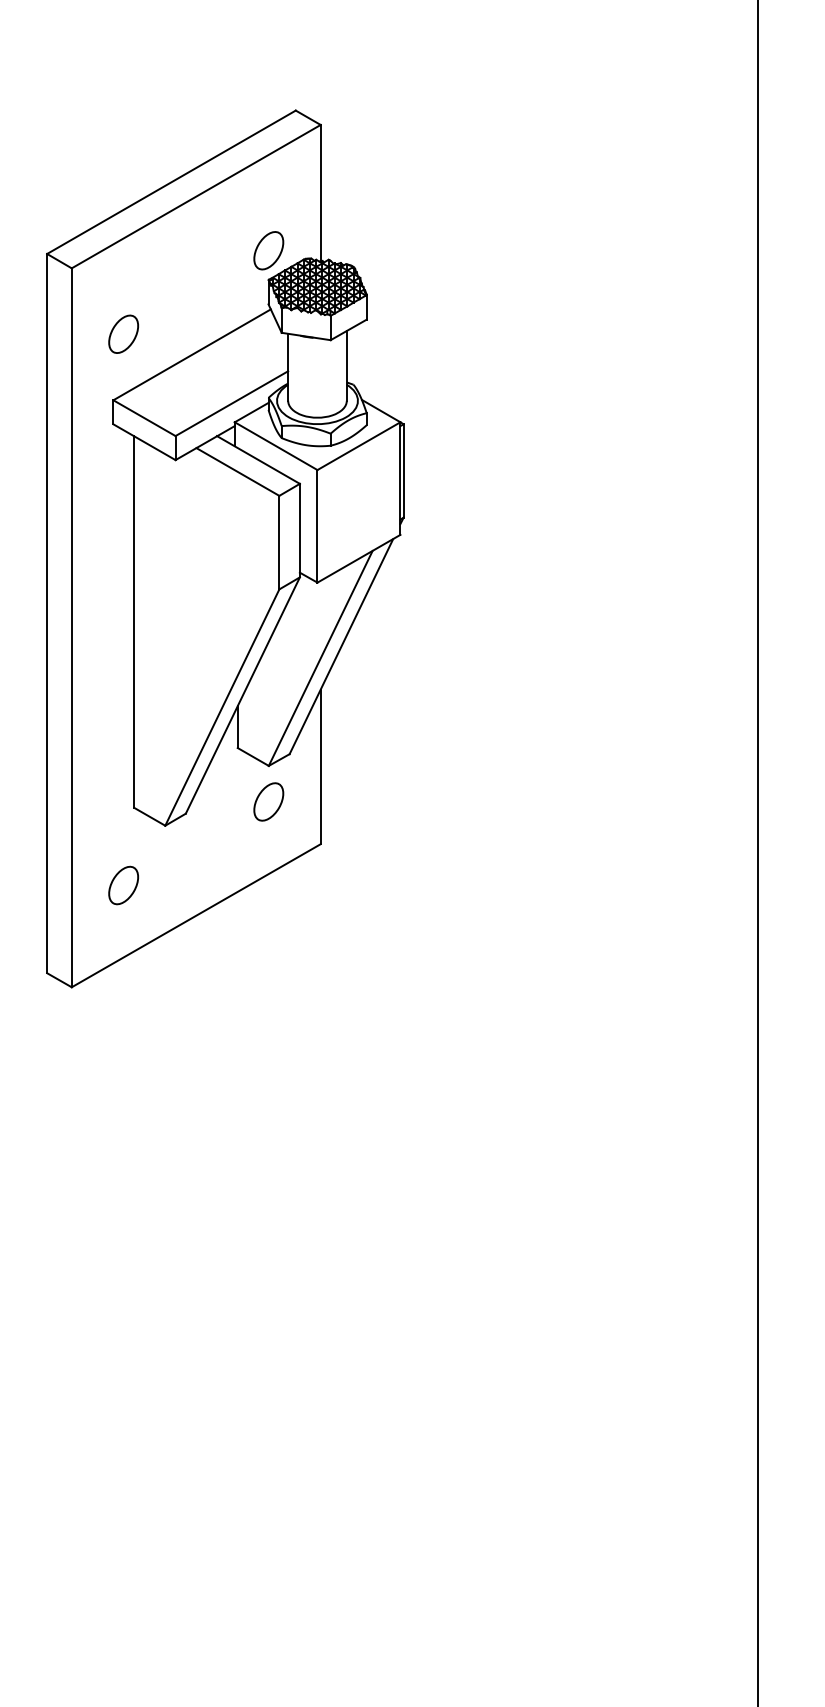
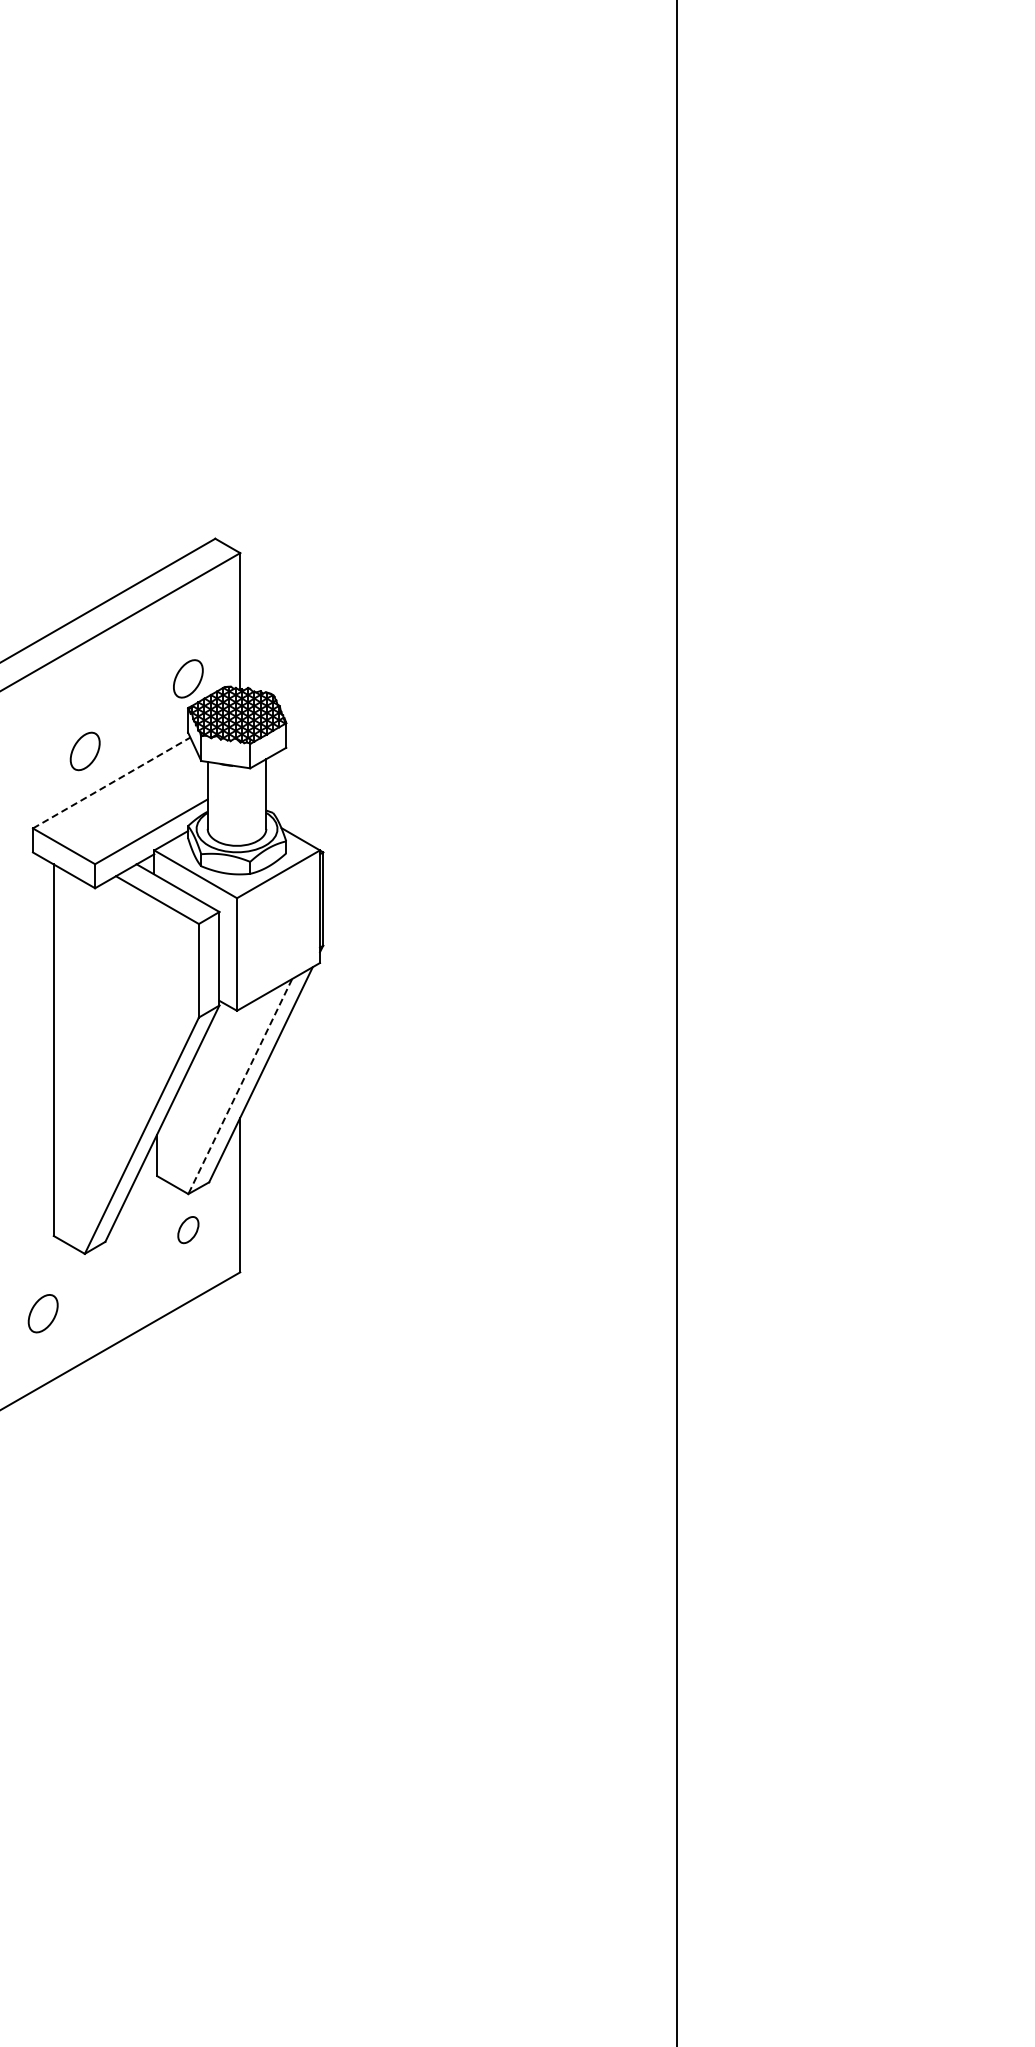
part: (122, 334) -> (84, 751), moved
line: (191, 354) -> (111, 782), solid -> dashed
line: (320, 659) -> (240, 1087), solid -> dashed
part: (268, 801) -> (188, 1229), size x0.7

